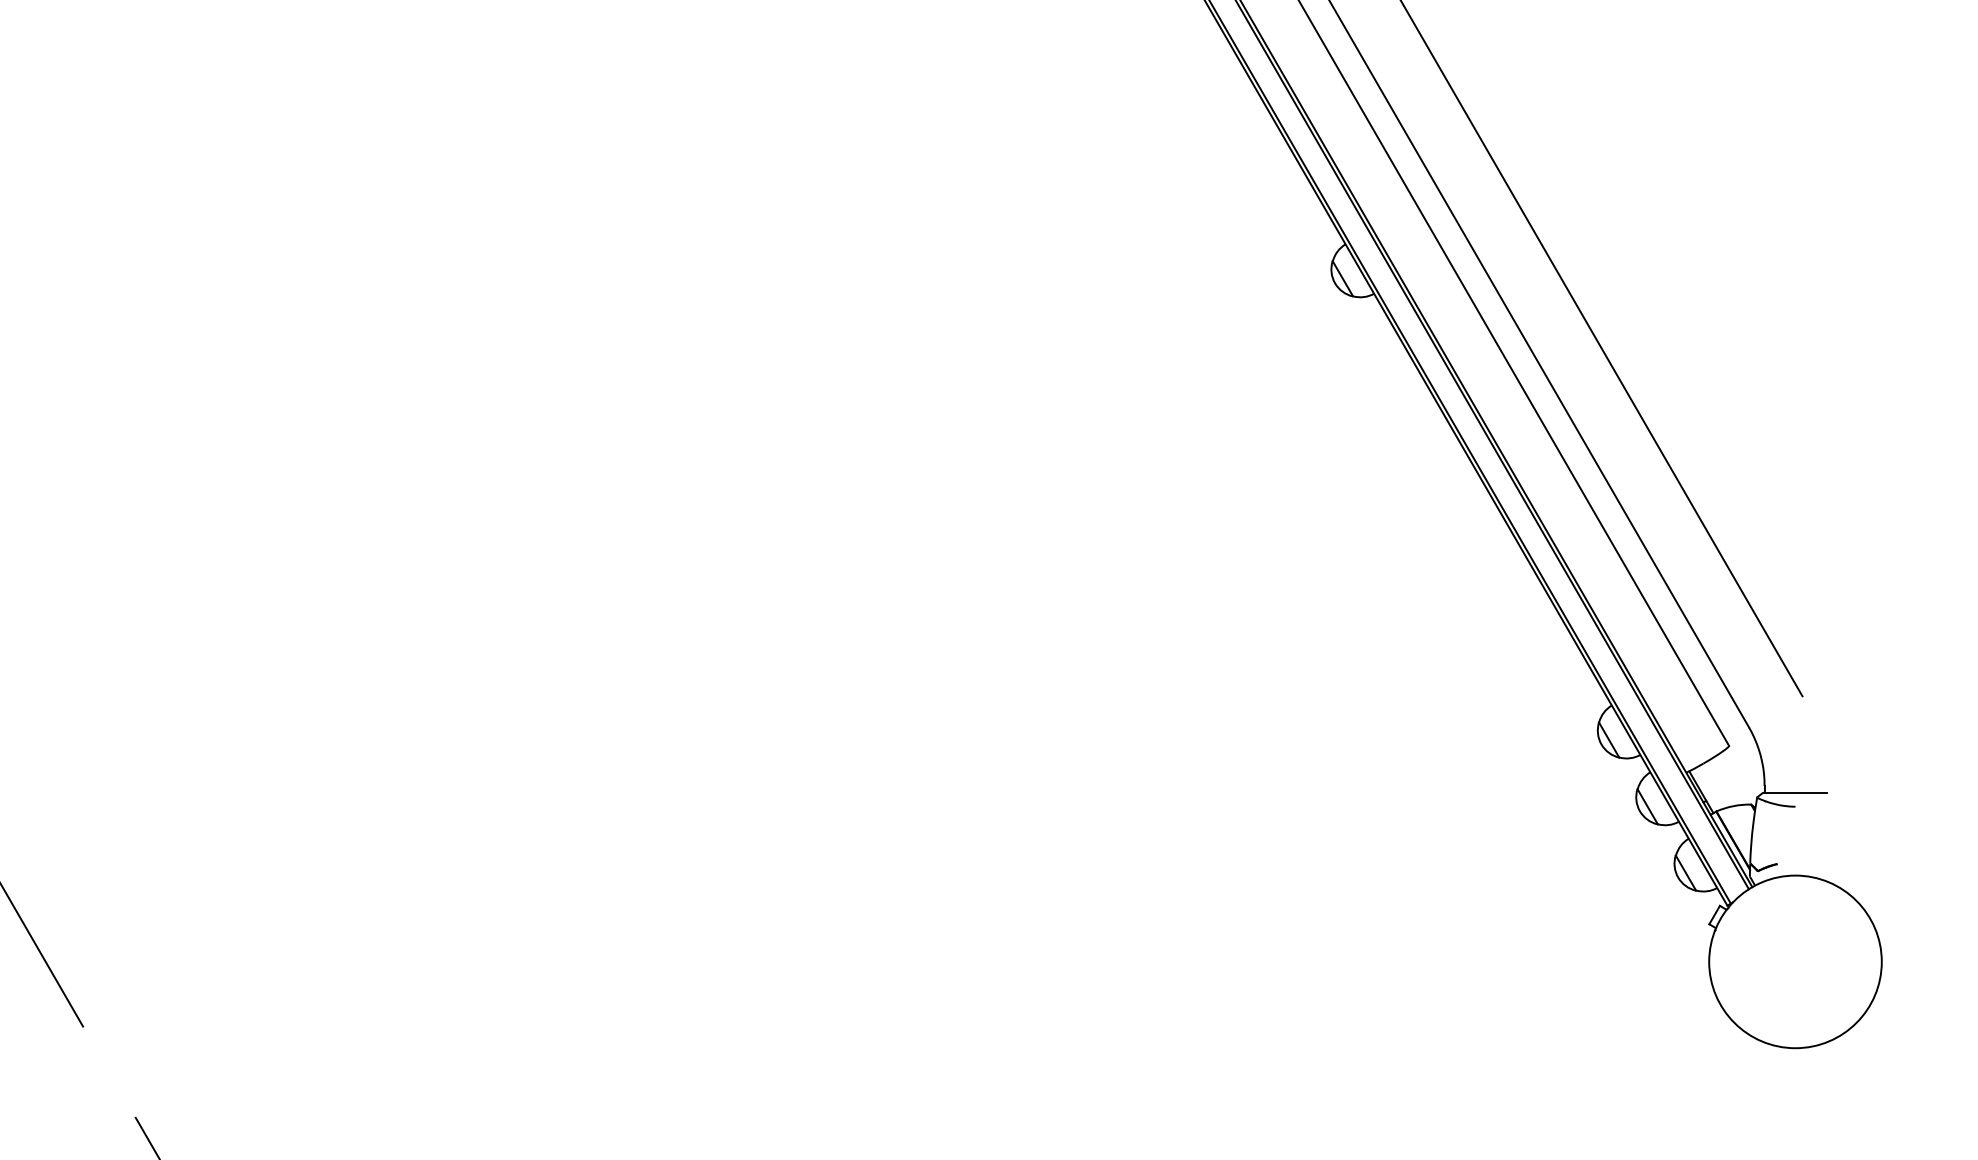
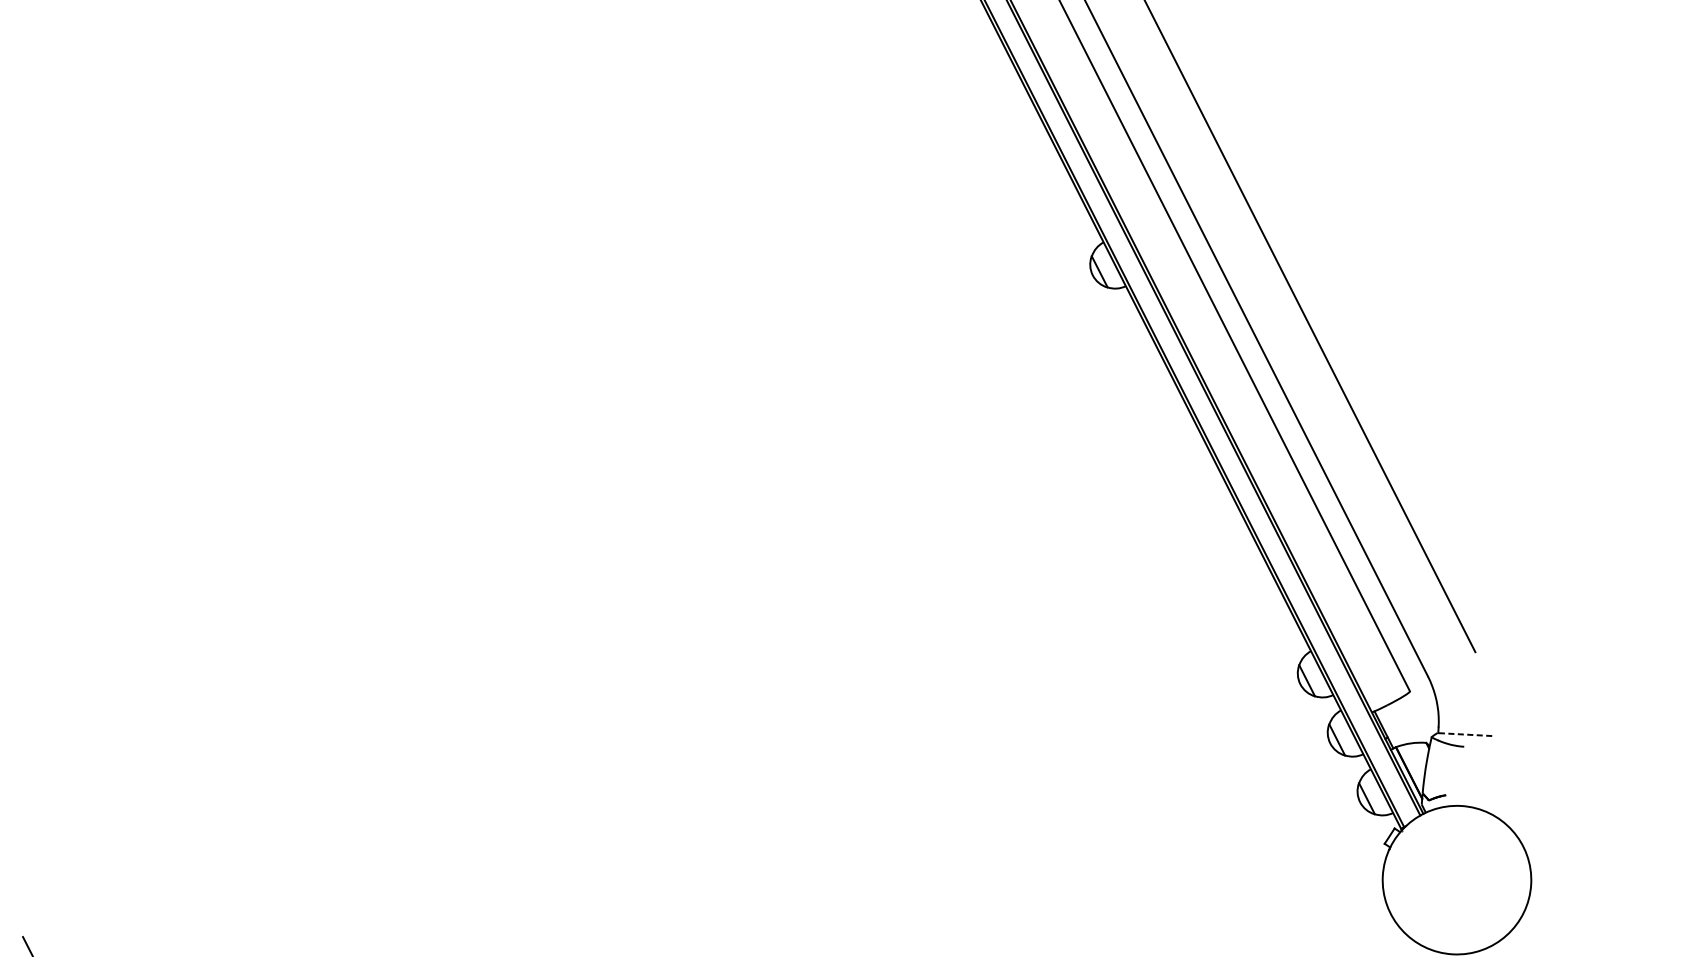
line: (1795, 792) -> (1464, 734), solid -> dashed

